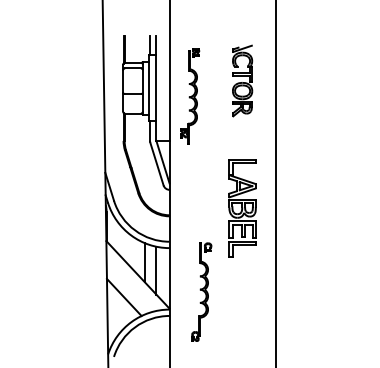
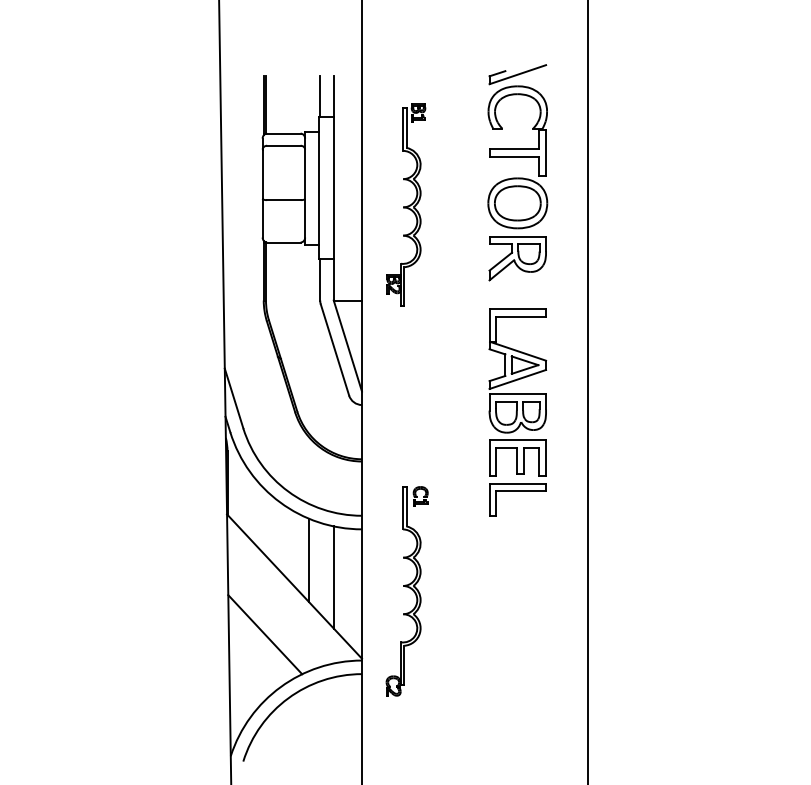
part: (242, 80) -> (517, 171), size x1.43
part: (242, 208) -> (517, 412), moved
part: (201, 291) -> (406, 589), moved

